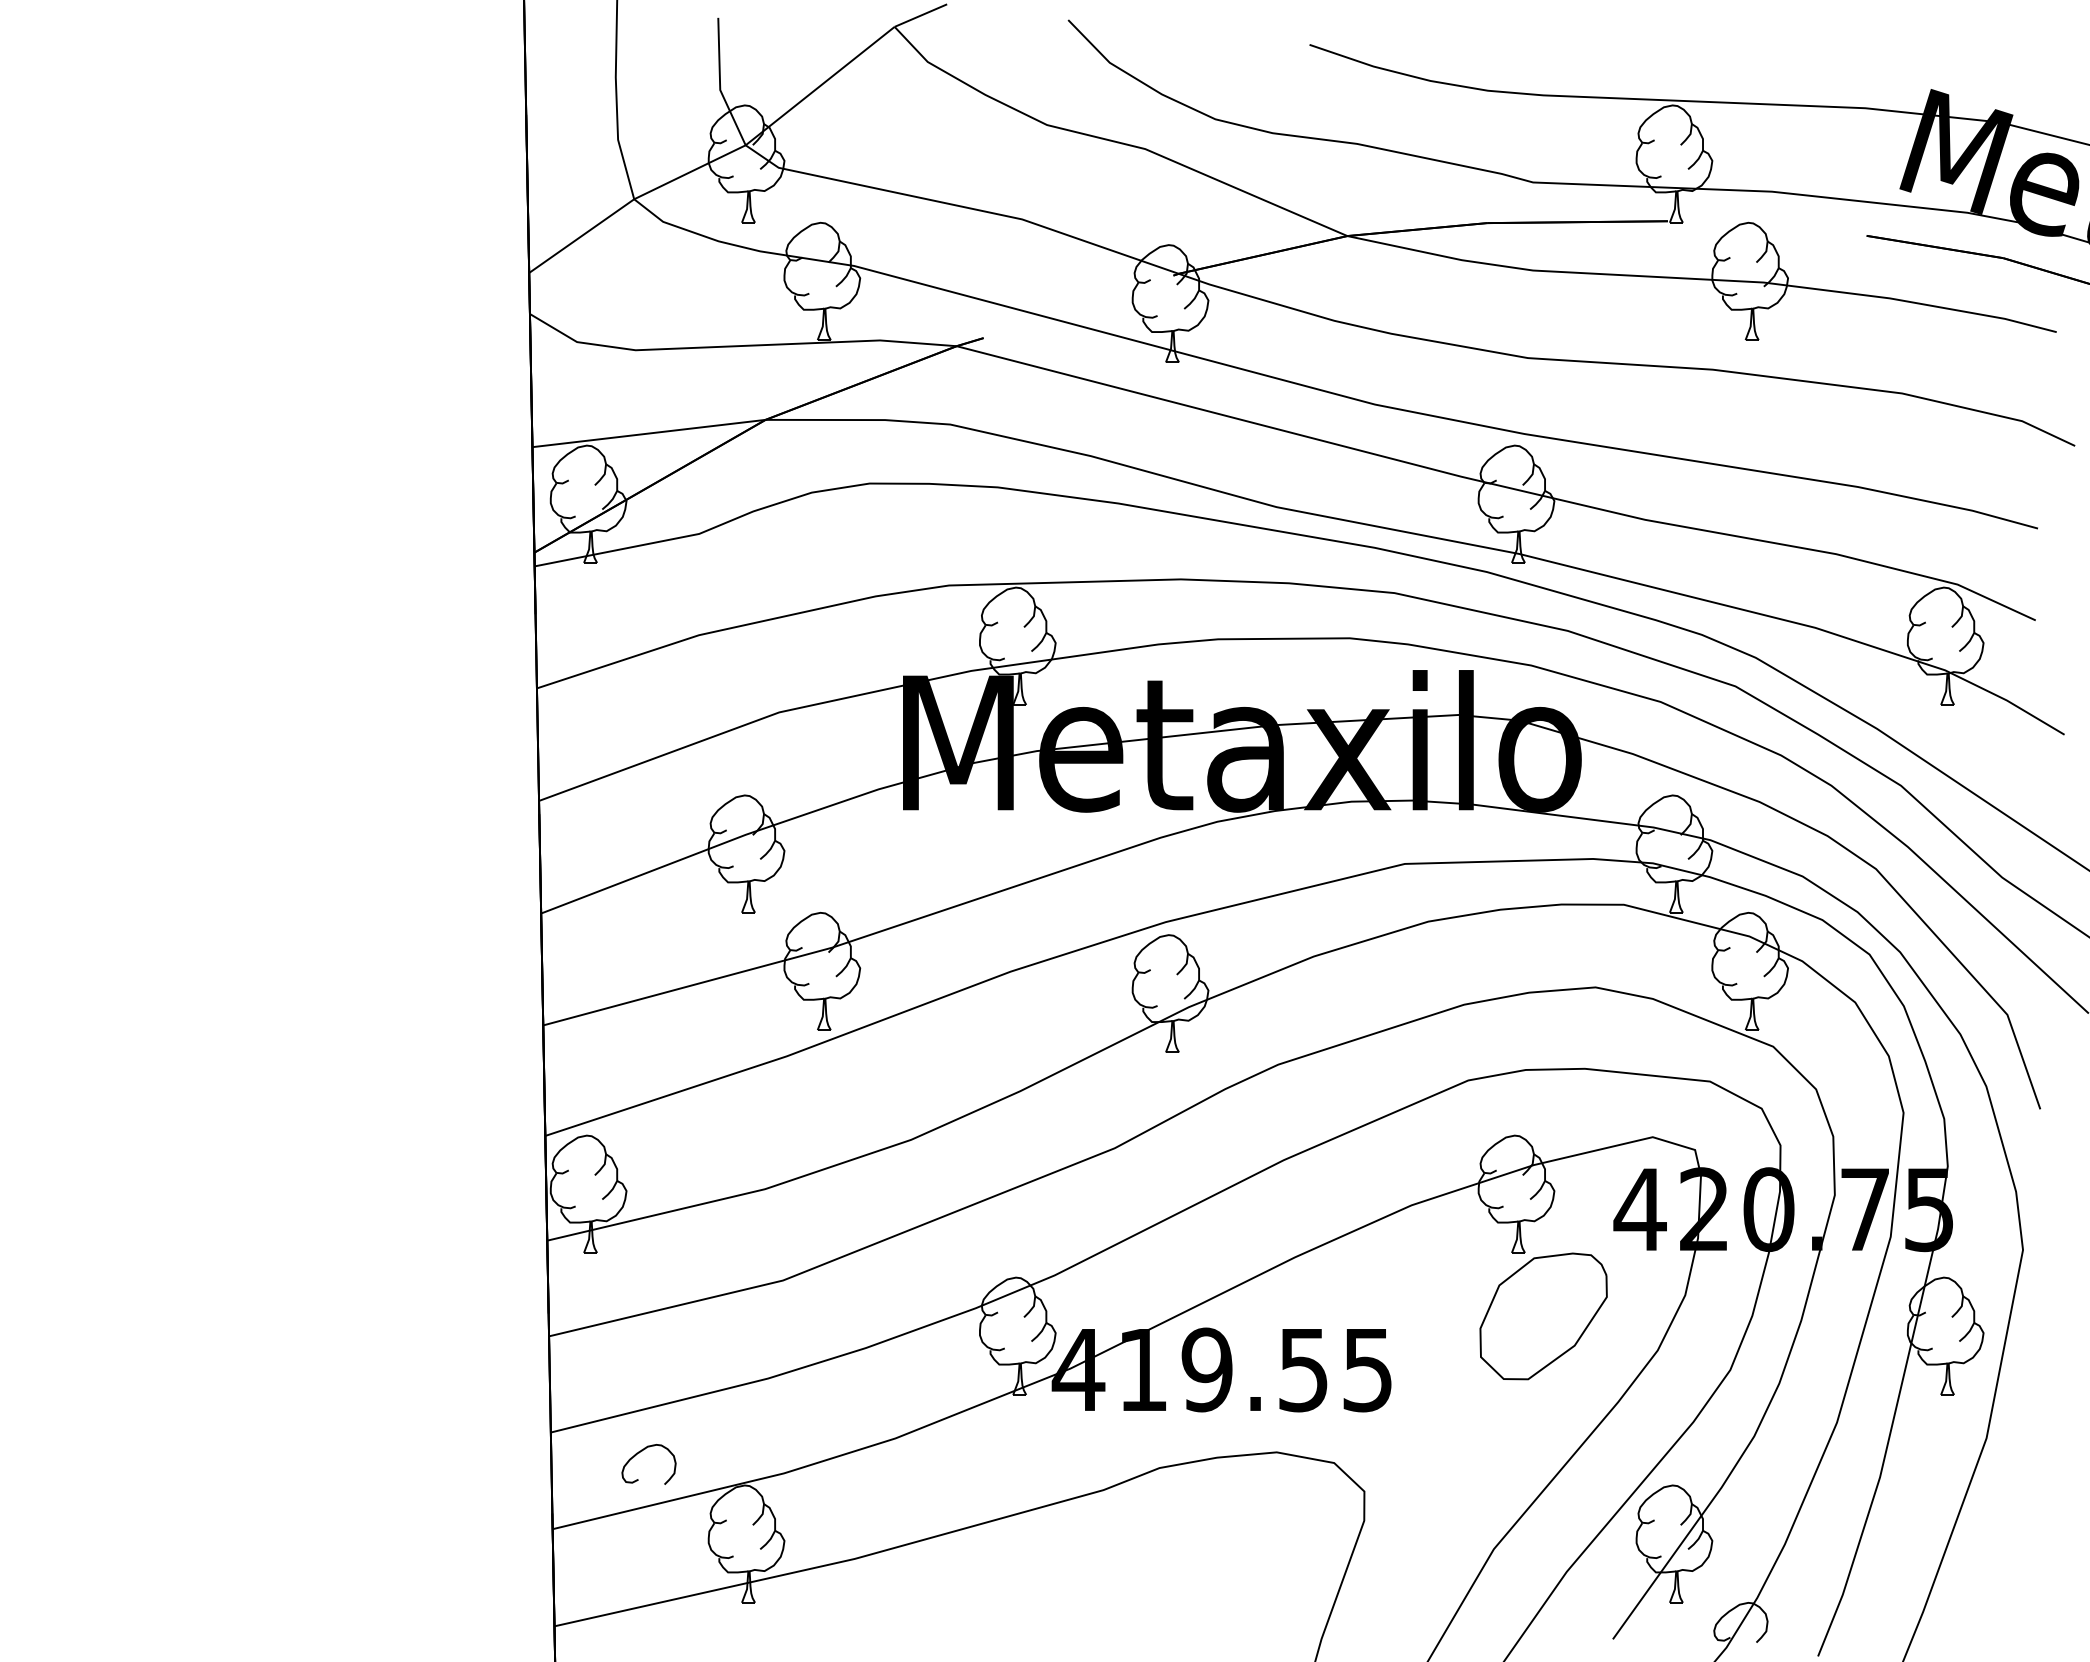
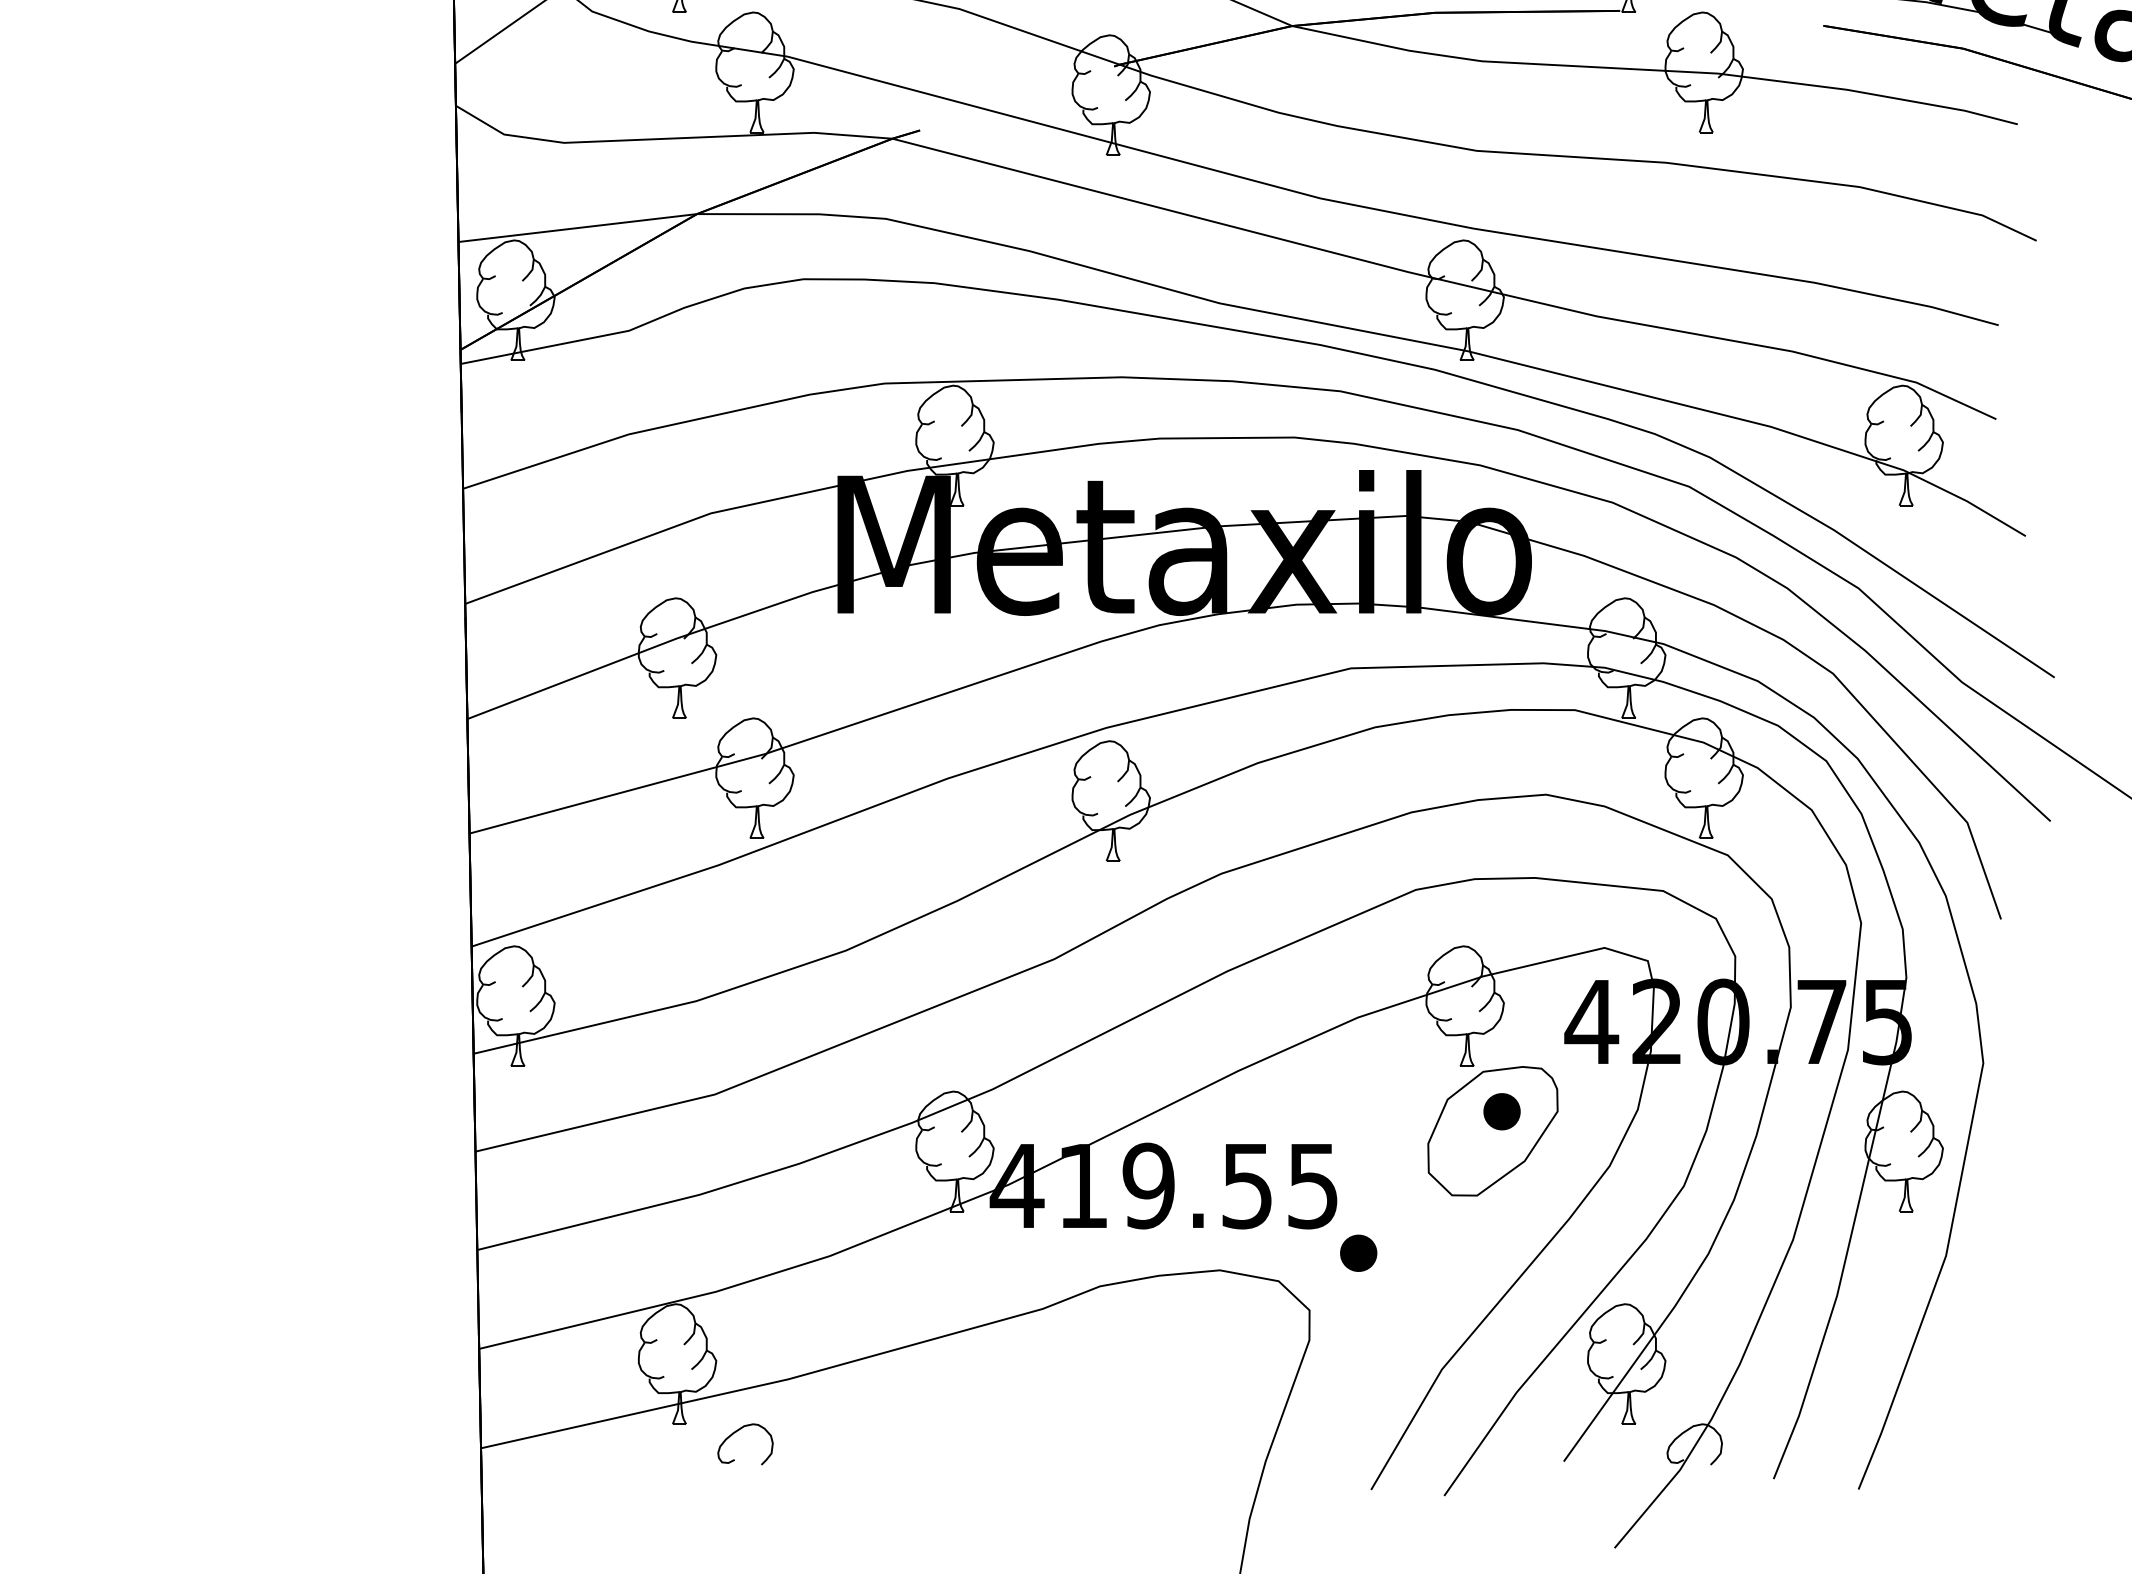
part: (1552, 1297) -> (1502, 1111), added
part: (1412, 1435) -> (1358, 1253), added
curve: (639, 1453) -> (735, 1433), moved

